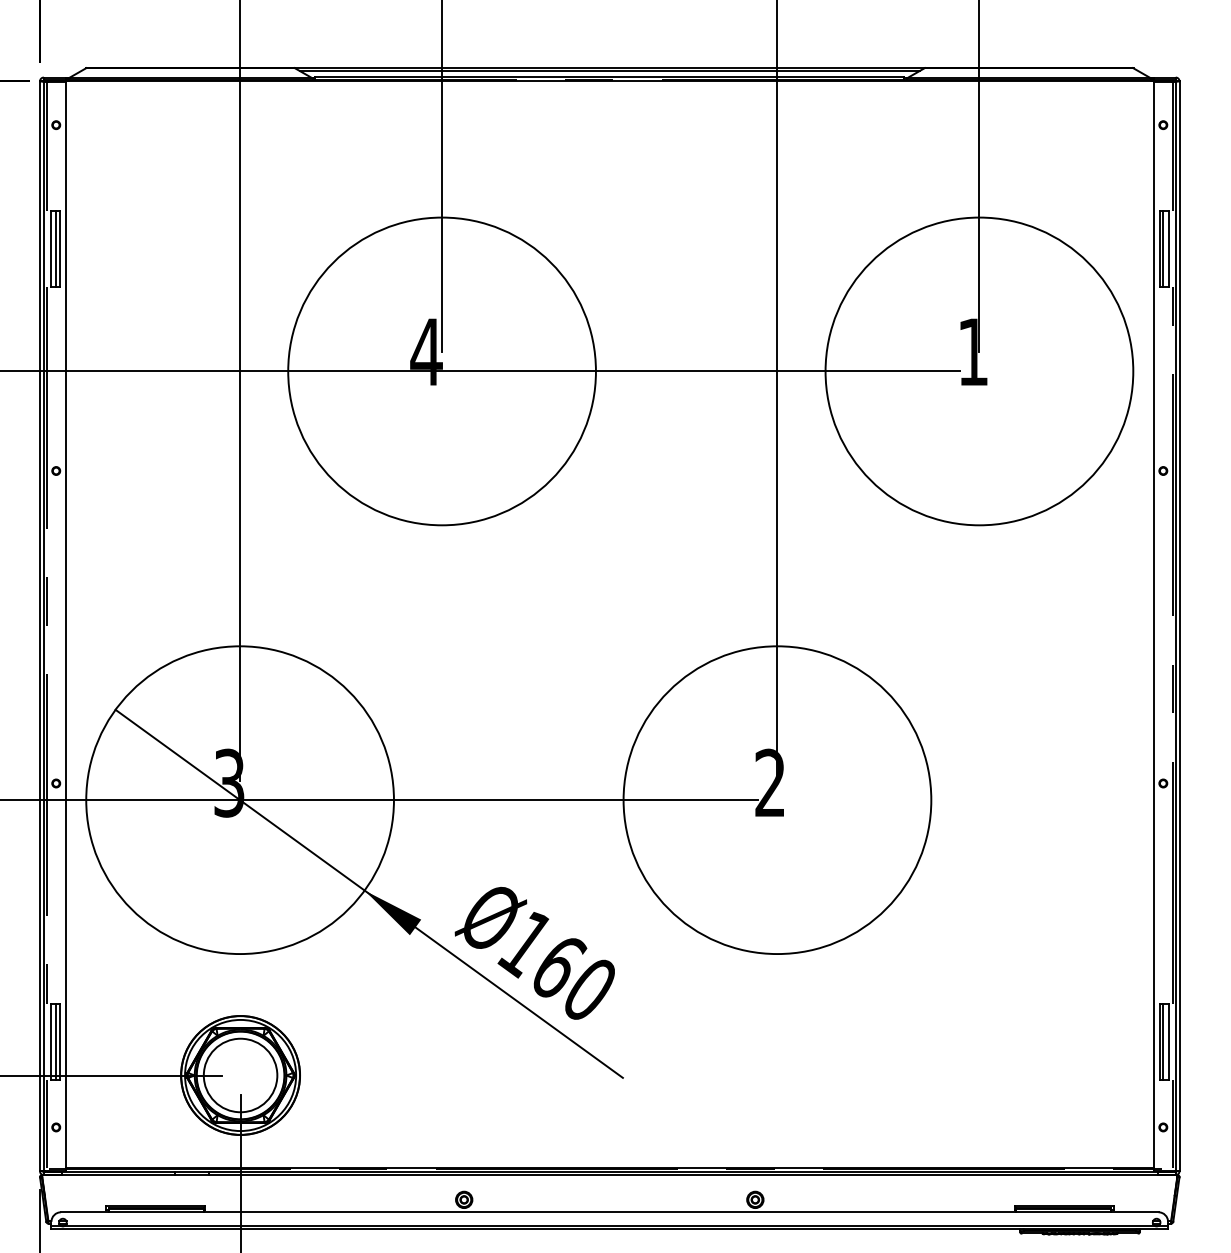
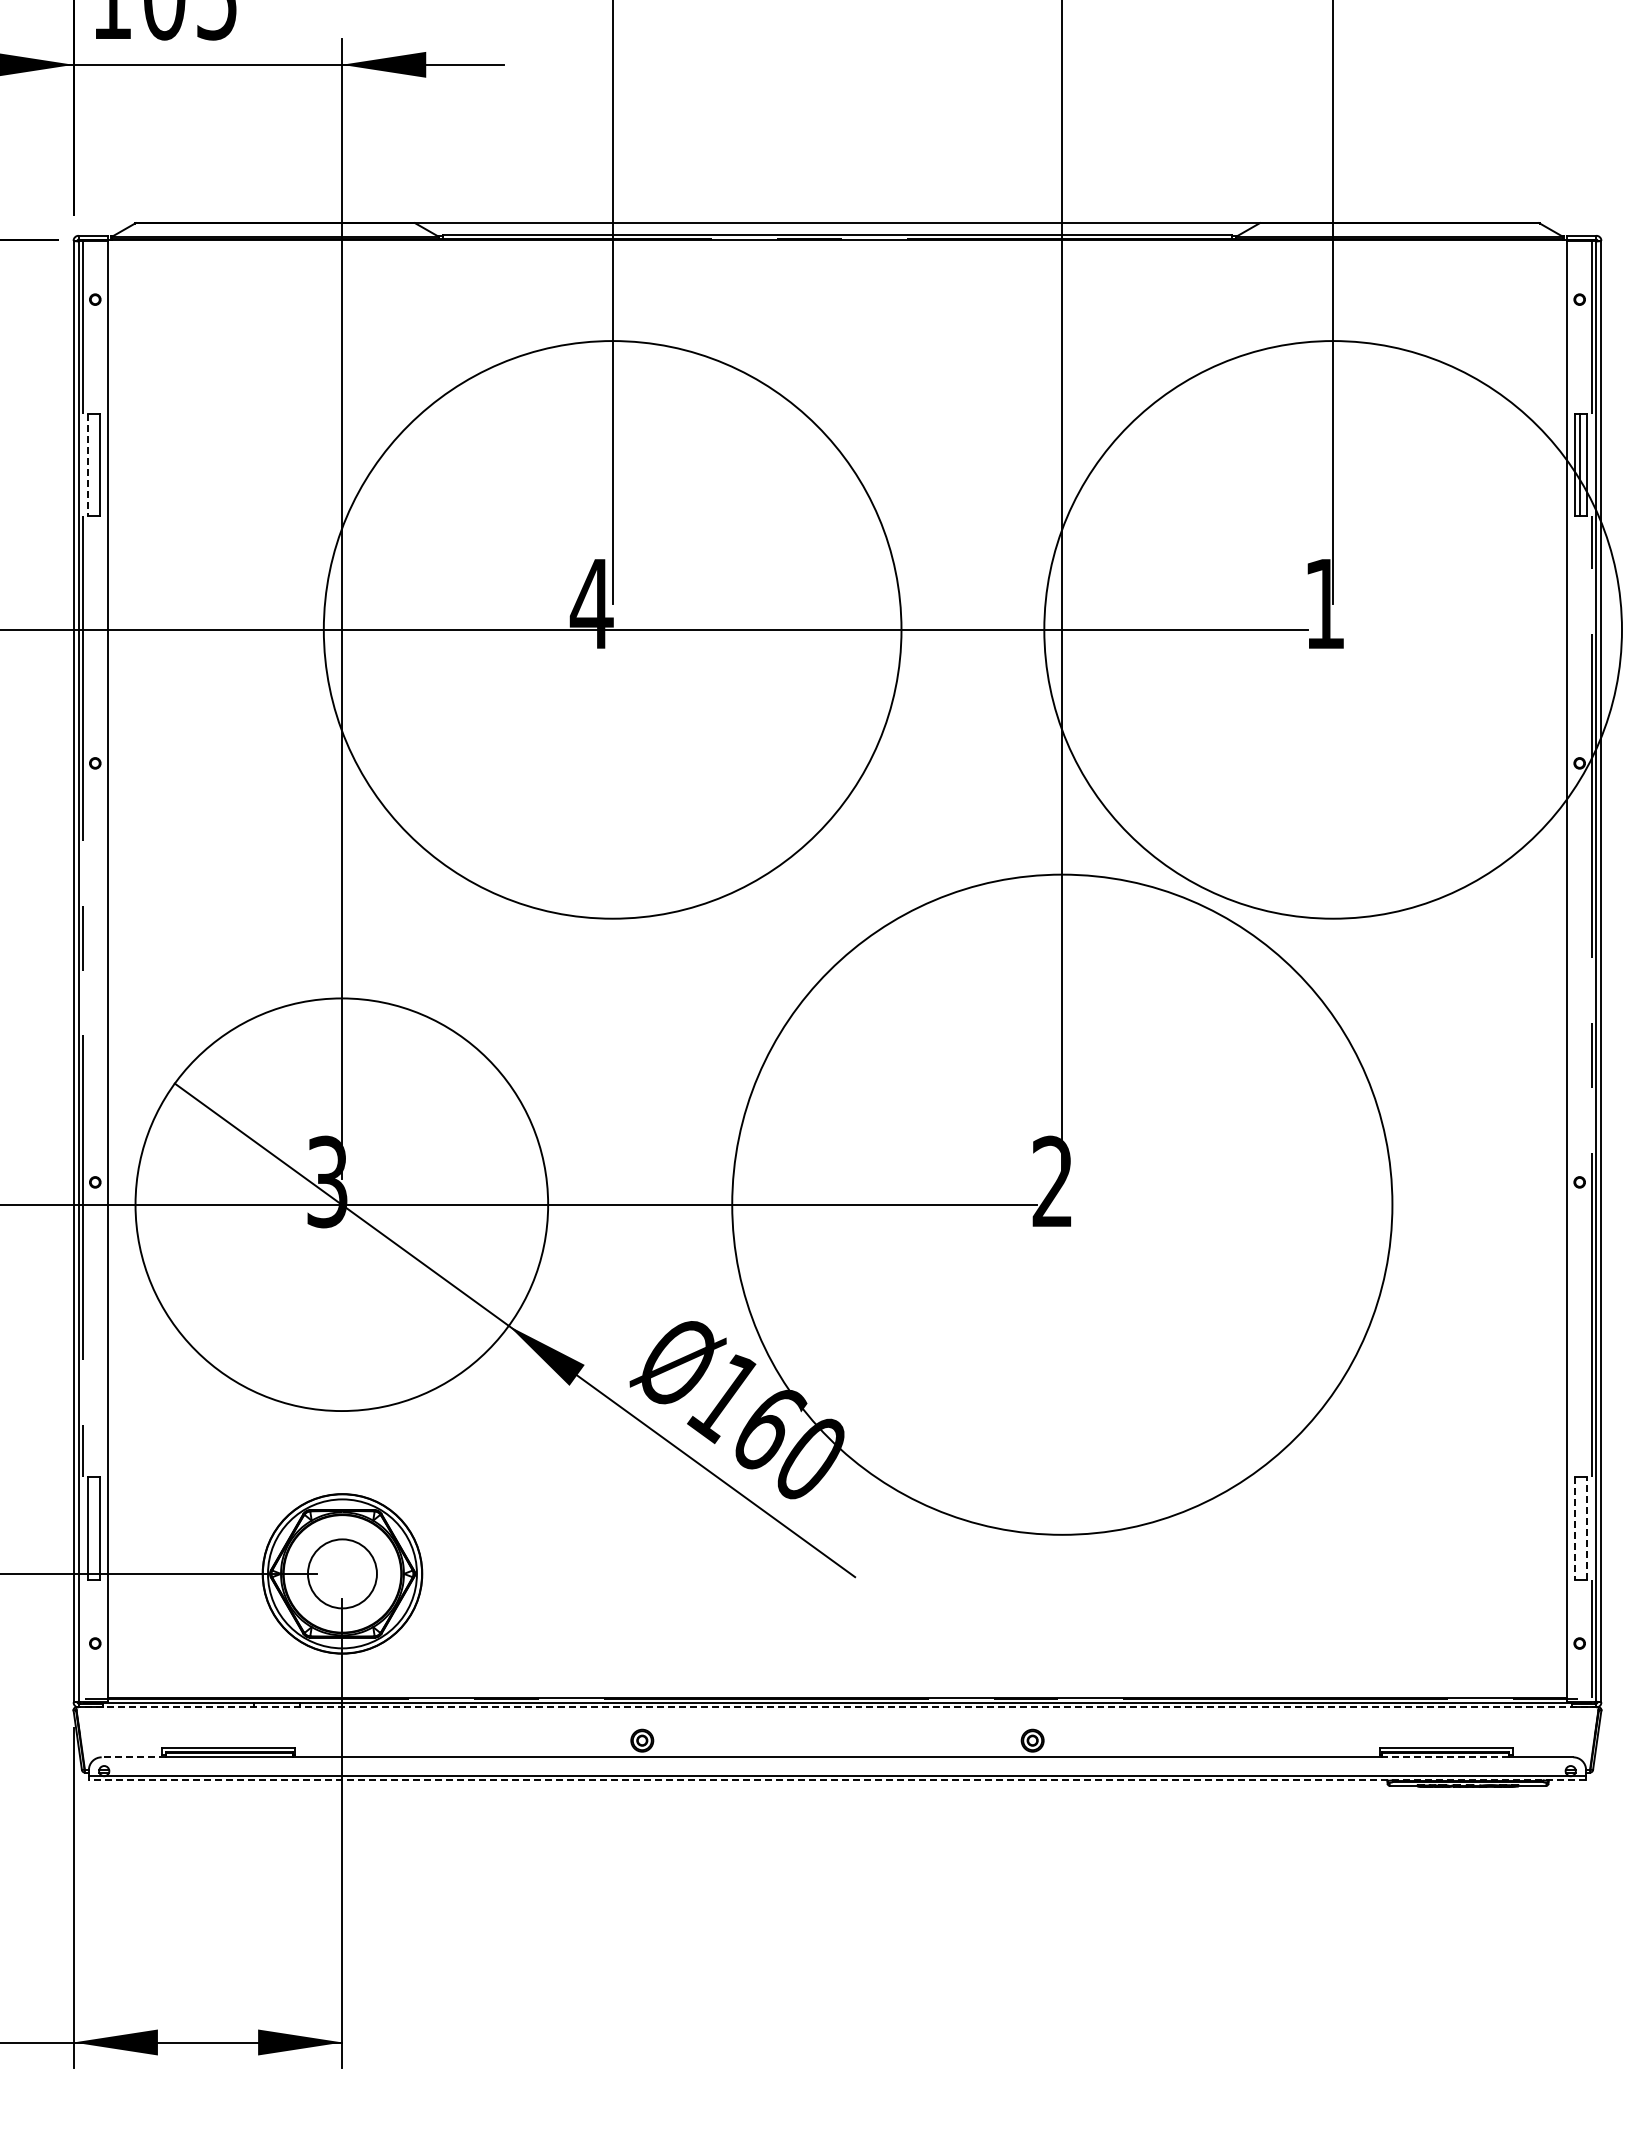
line: (609, 70) -> (837, 226), removed
line: (50, 248) -> (87, 465), solid -> dashed
line: (56, 248) -> (95, 465), removed
circle: (441, 371) -> (612, 629), size x1.4
circle: (978, 371) -> (1332, 629), size x1.4
circle: (777, 800) -> (1062, 1204), size x1.6
line: (56, 1041) -> (95, 1528), removed
line: (1163, 1041) -> (1579, 1528), removed
line: (1169, 1041) -> (1587, 1528), solid -> dashed
line: (1159, 1042) -> (1574, 1529), solid -> dashed
circle: (240, 1075) -> (342, 1573), size x0.7
line: (46, 1123) -> (82, 1638), removed
line: (609, 1175) -> (837, 1707), solid -> dashed
line: (84, 1212) -> (133, 1757), solid -> dashed
line: (1063, 1212) -> (1445, 1757), solid -> dashed
line: (609, 1229) -> (837, 1780), solid -> dashed

